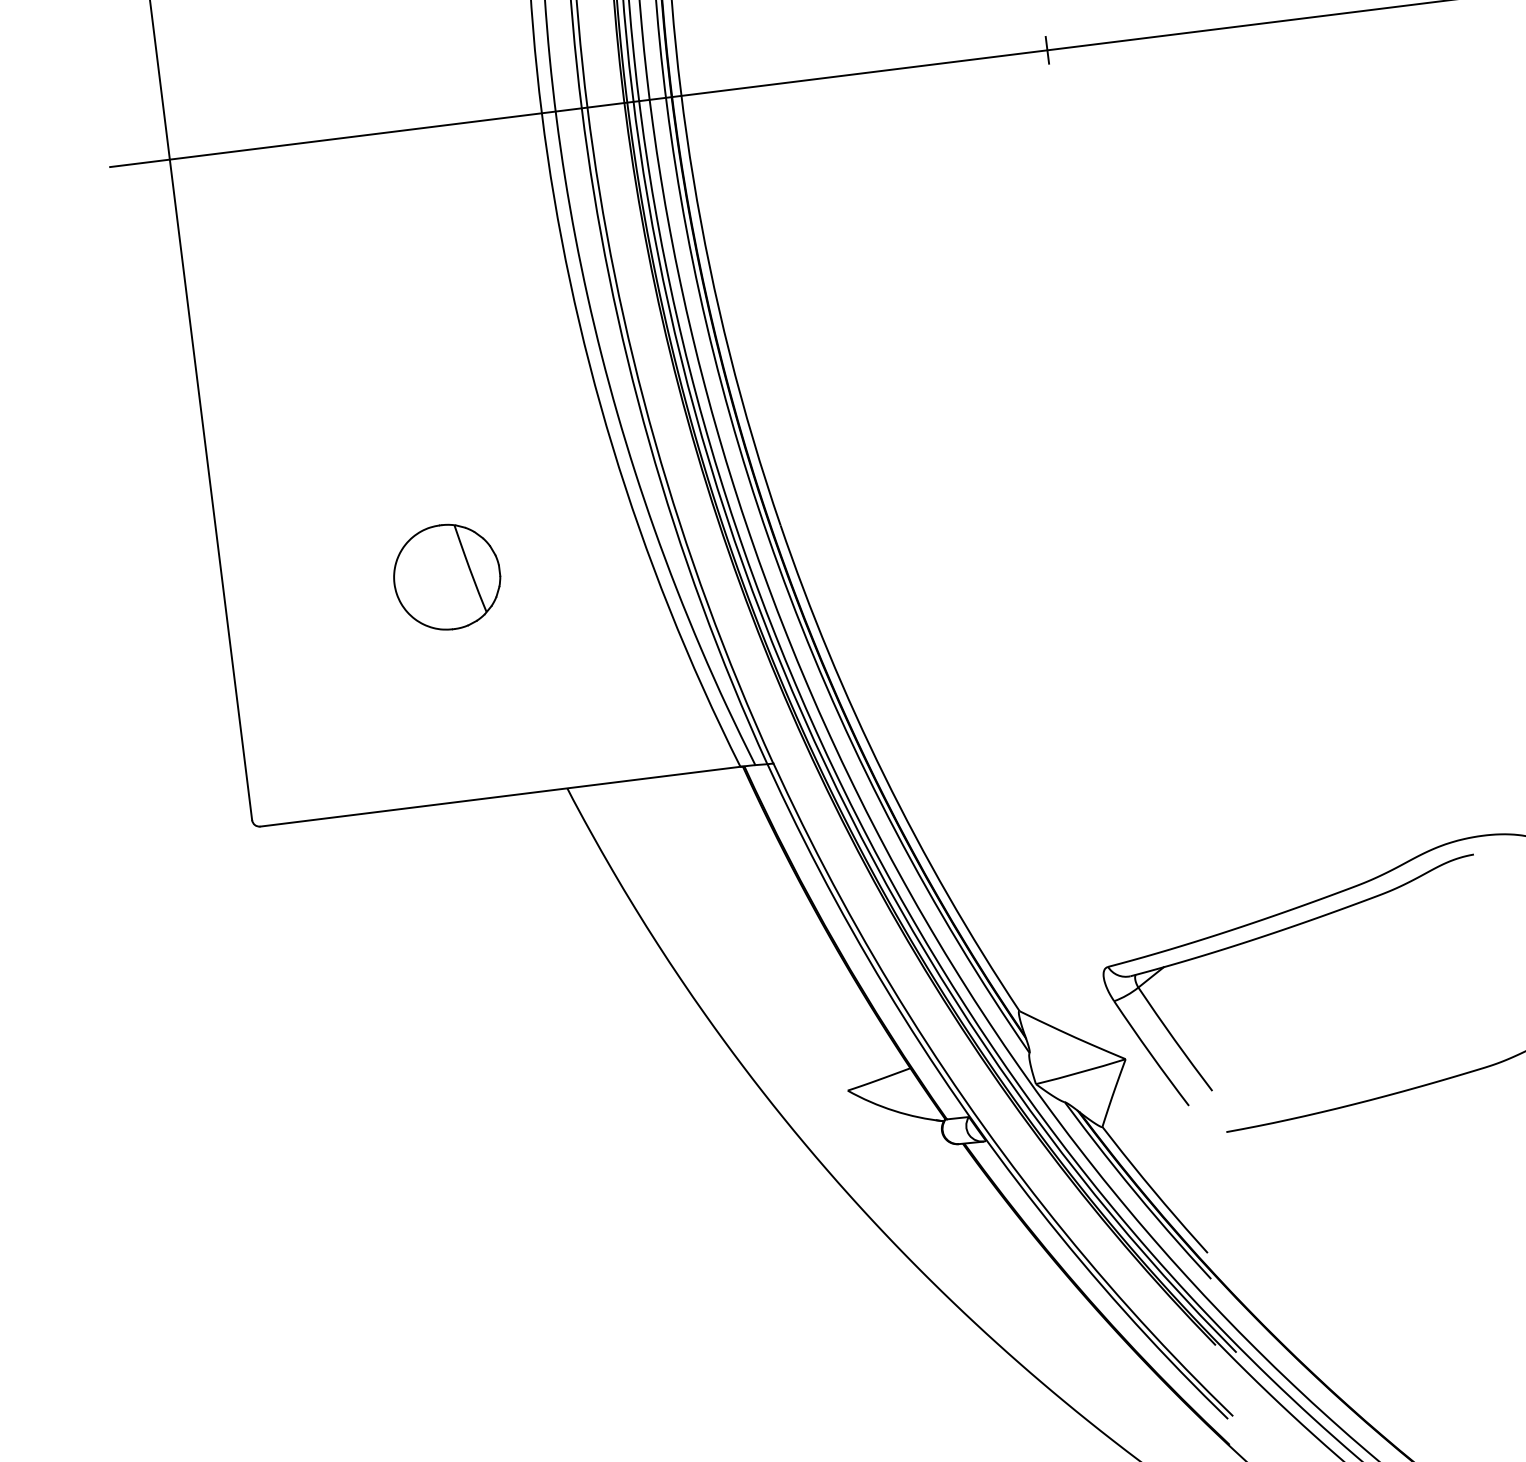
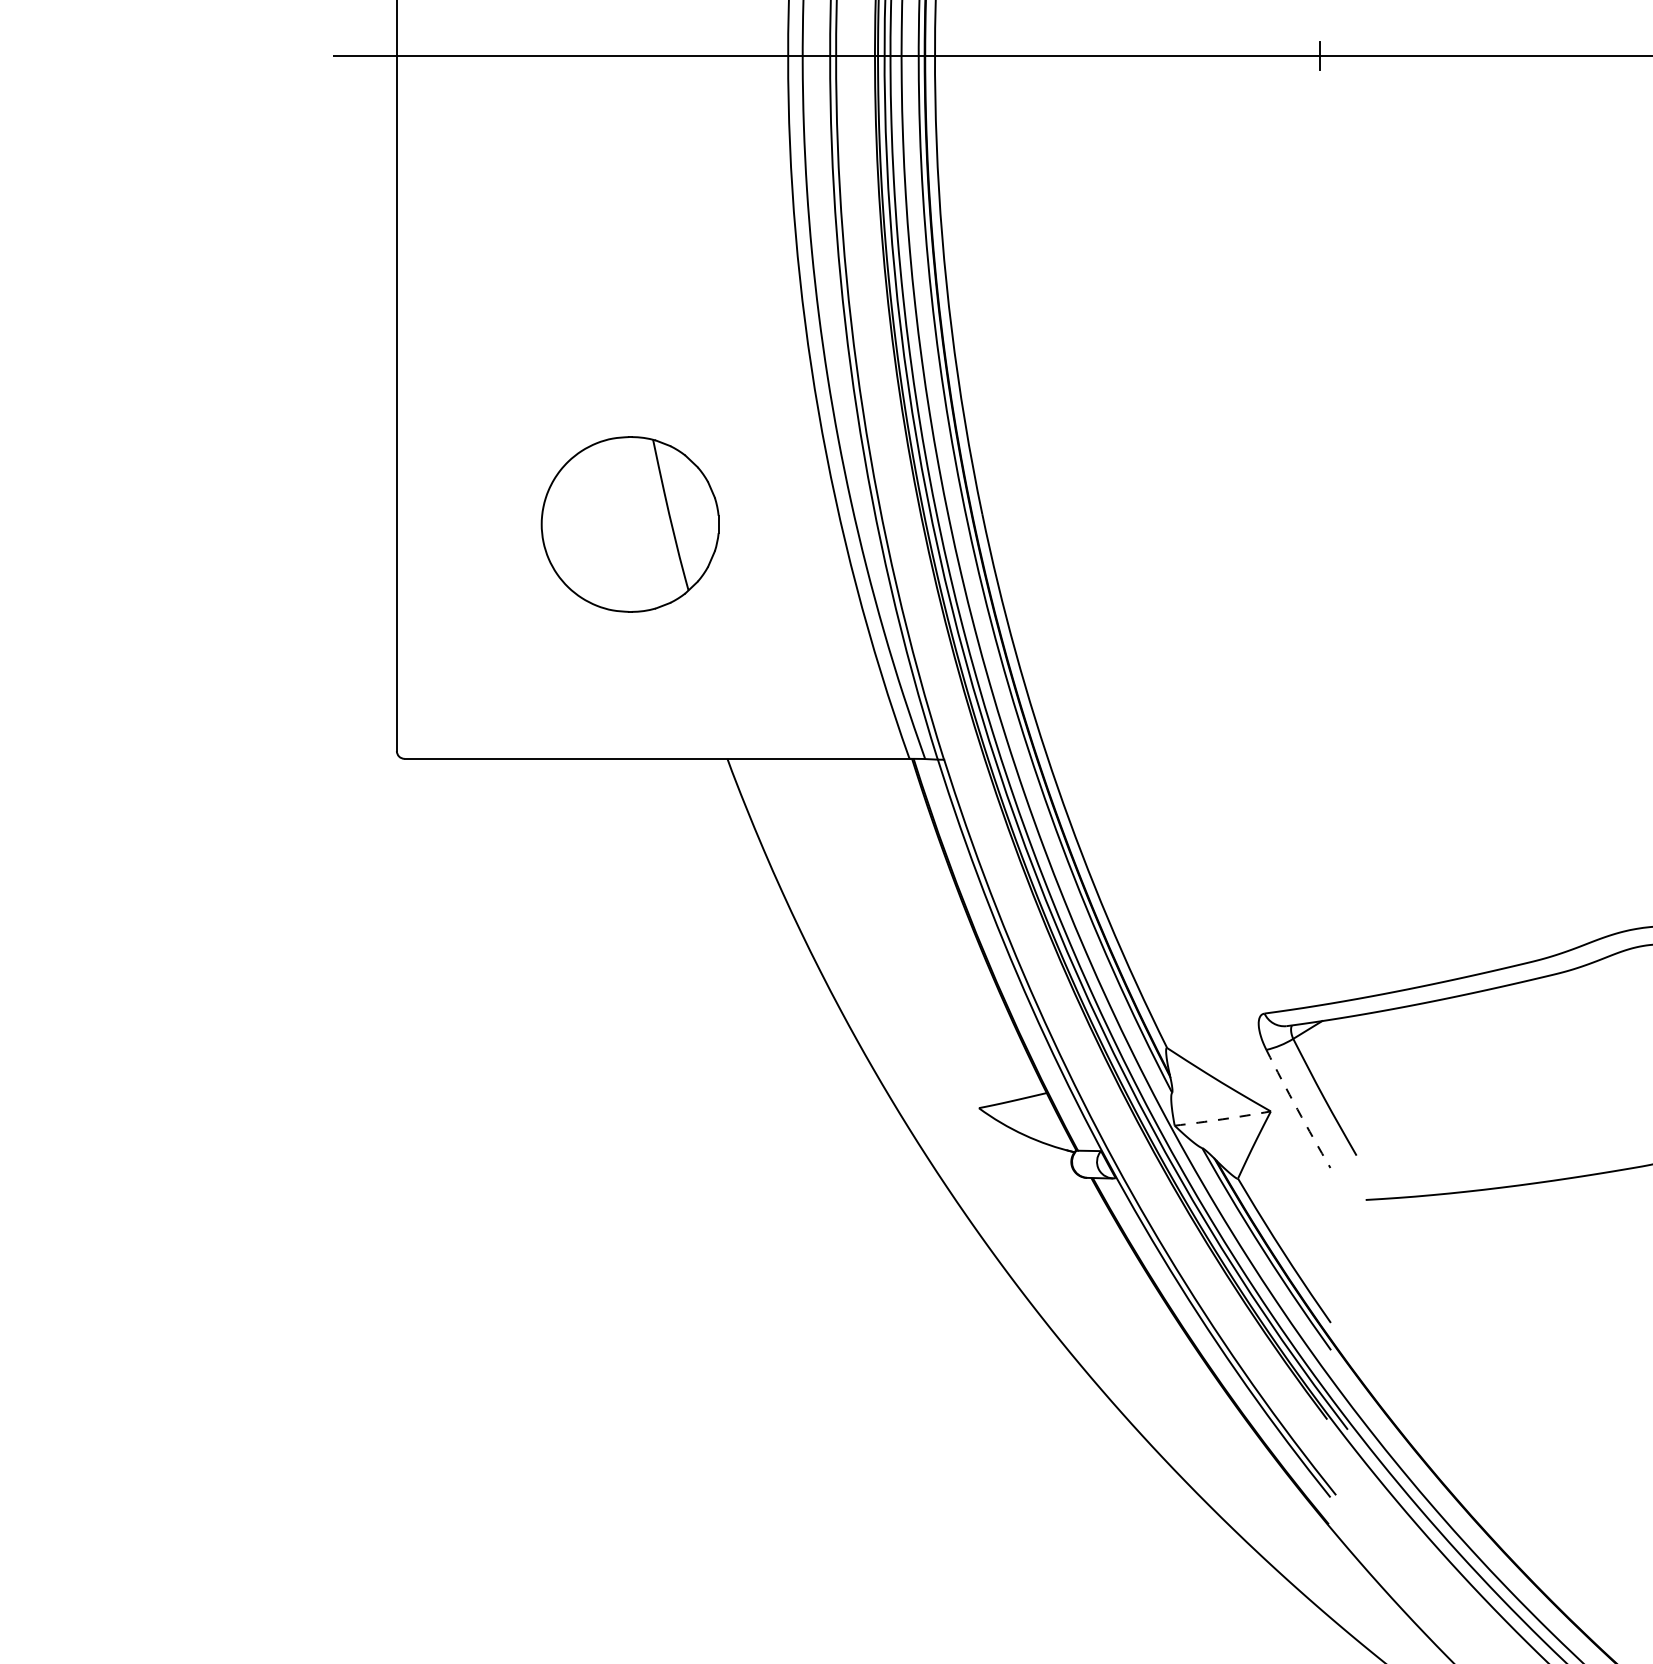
part: (446, 577) -> (629, 524), size x1.6
arc: (1150, 1054) -> (1297, 1109), solid -> dashed
arc: (1080, 1072) -> (1222, 1119), solid -> dashed

